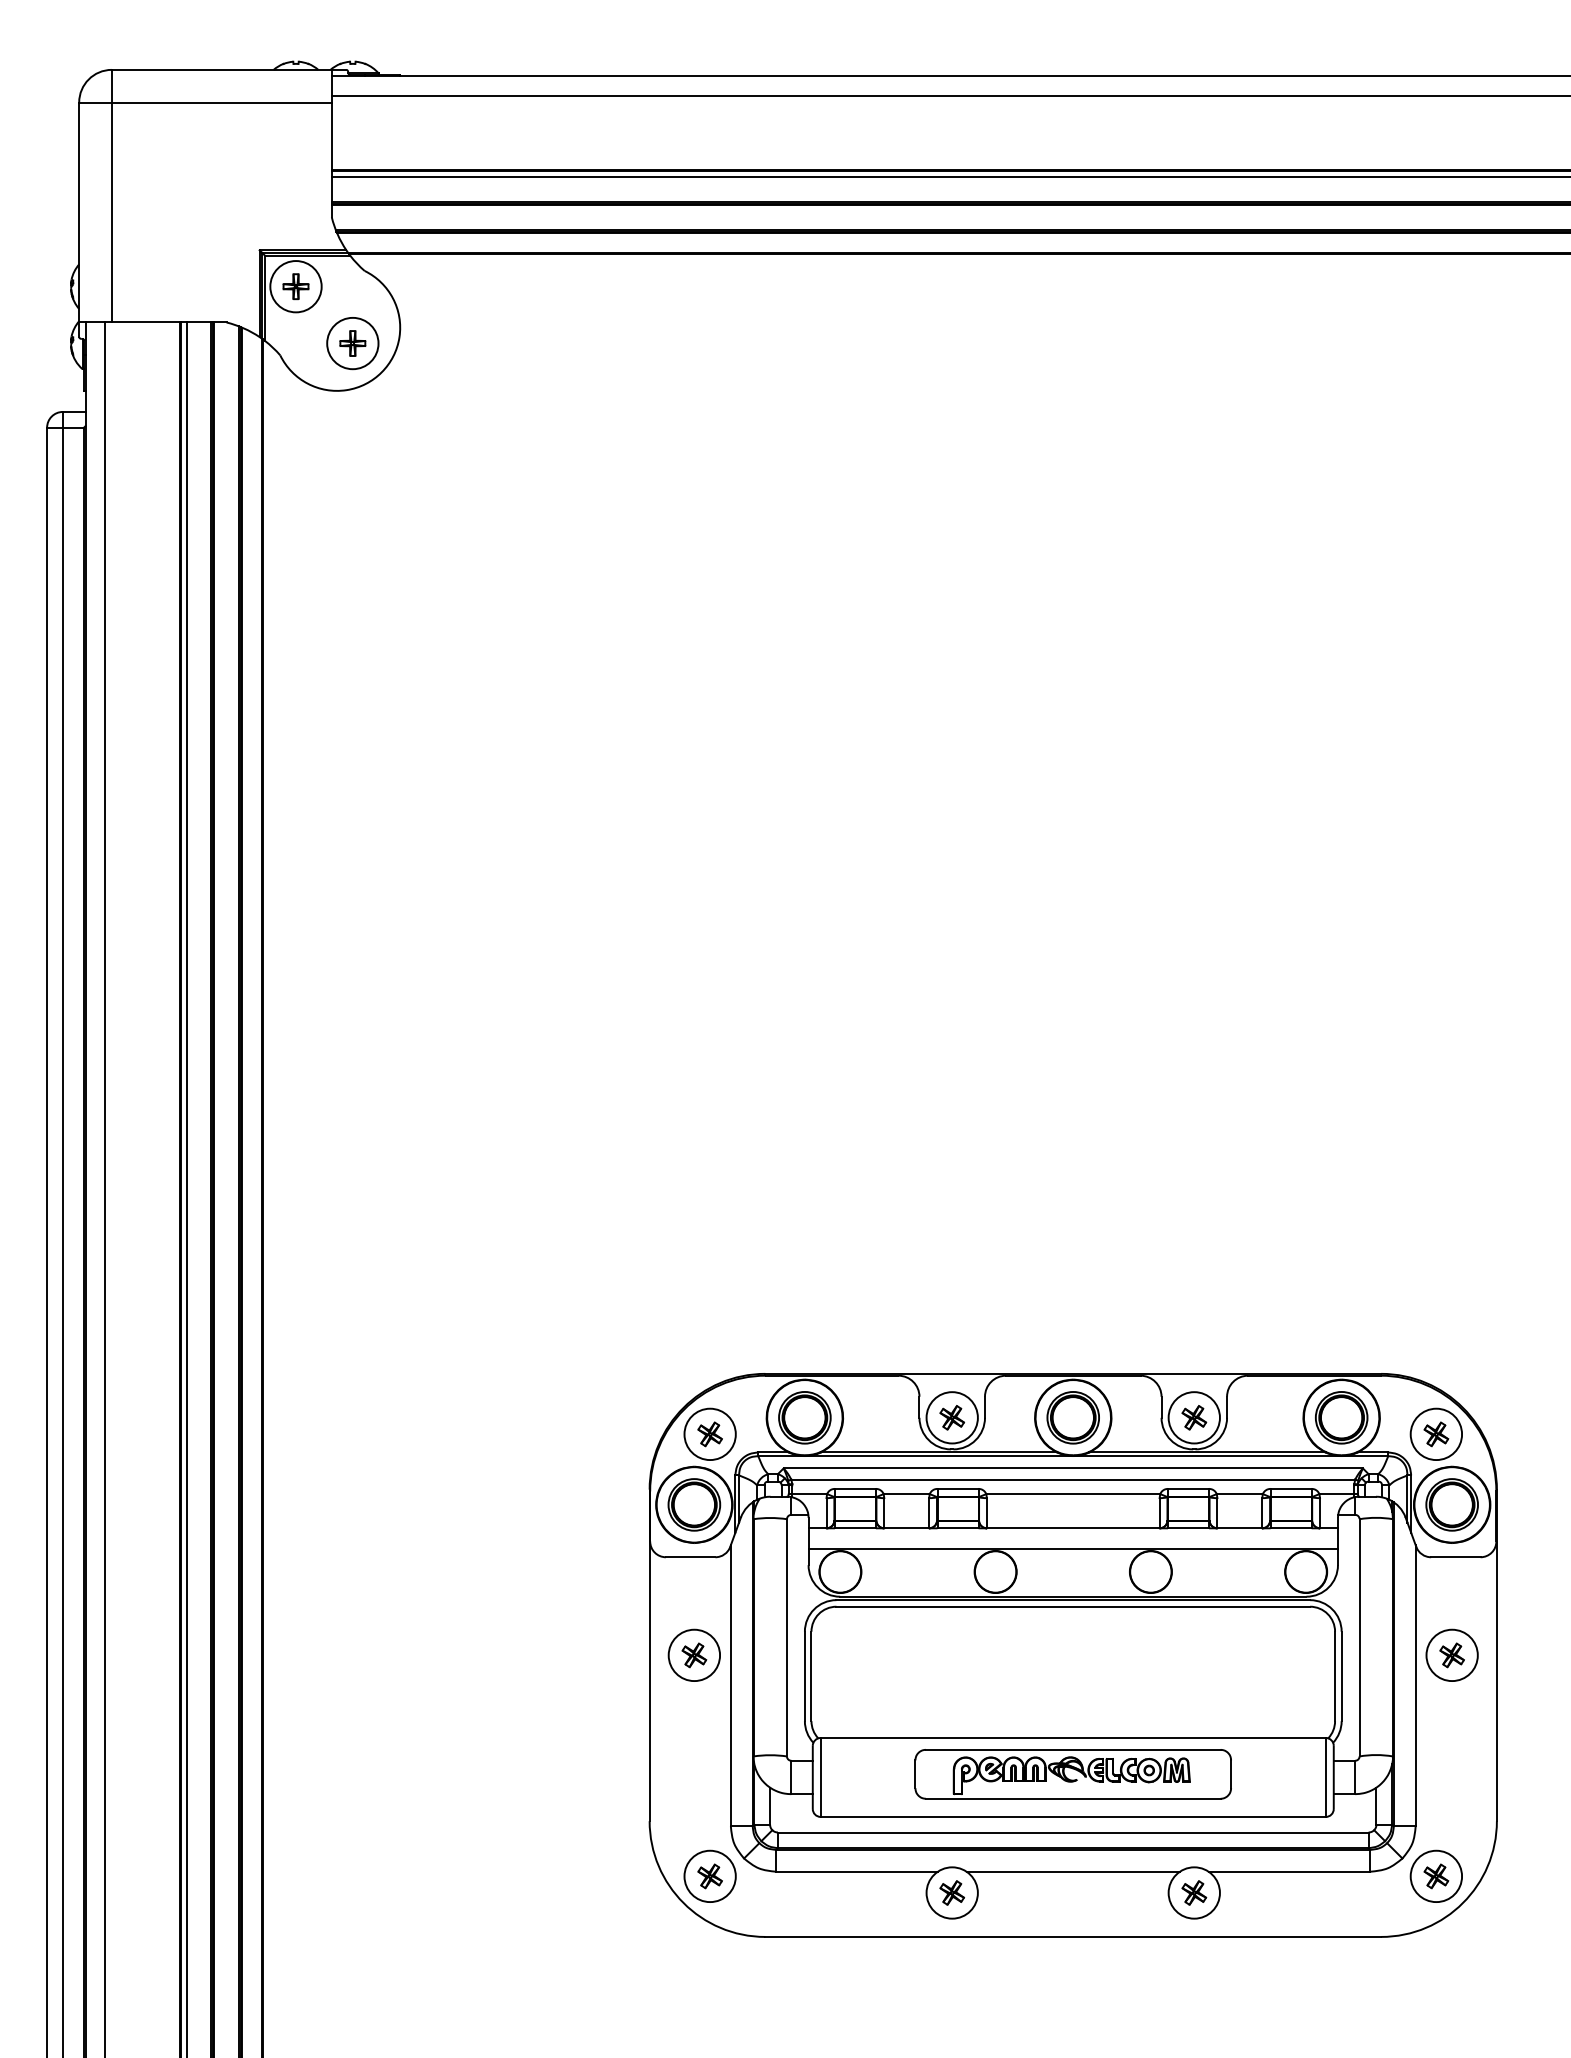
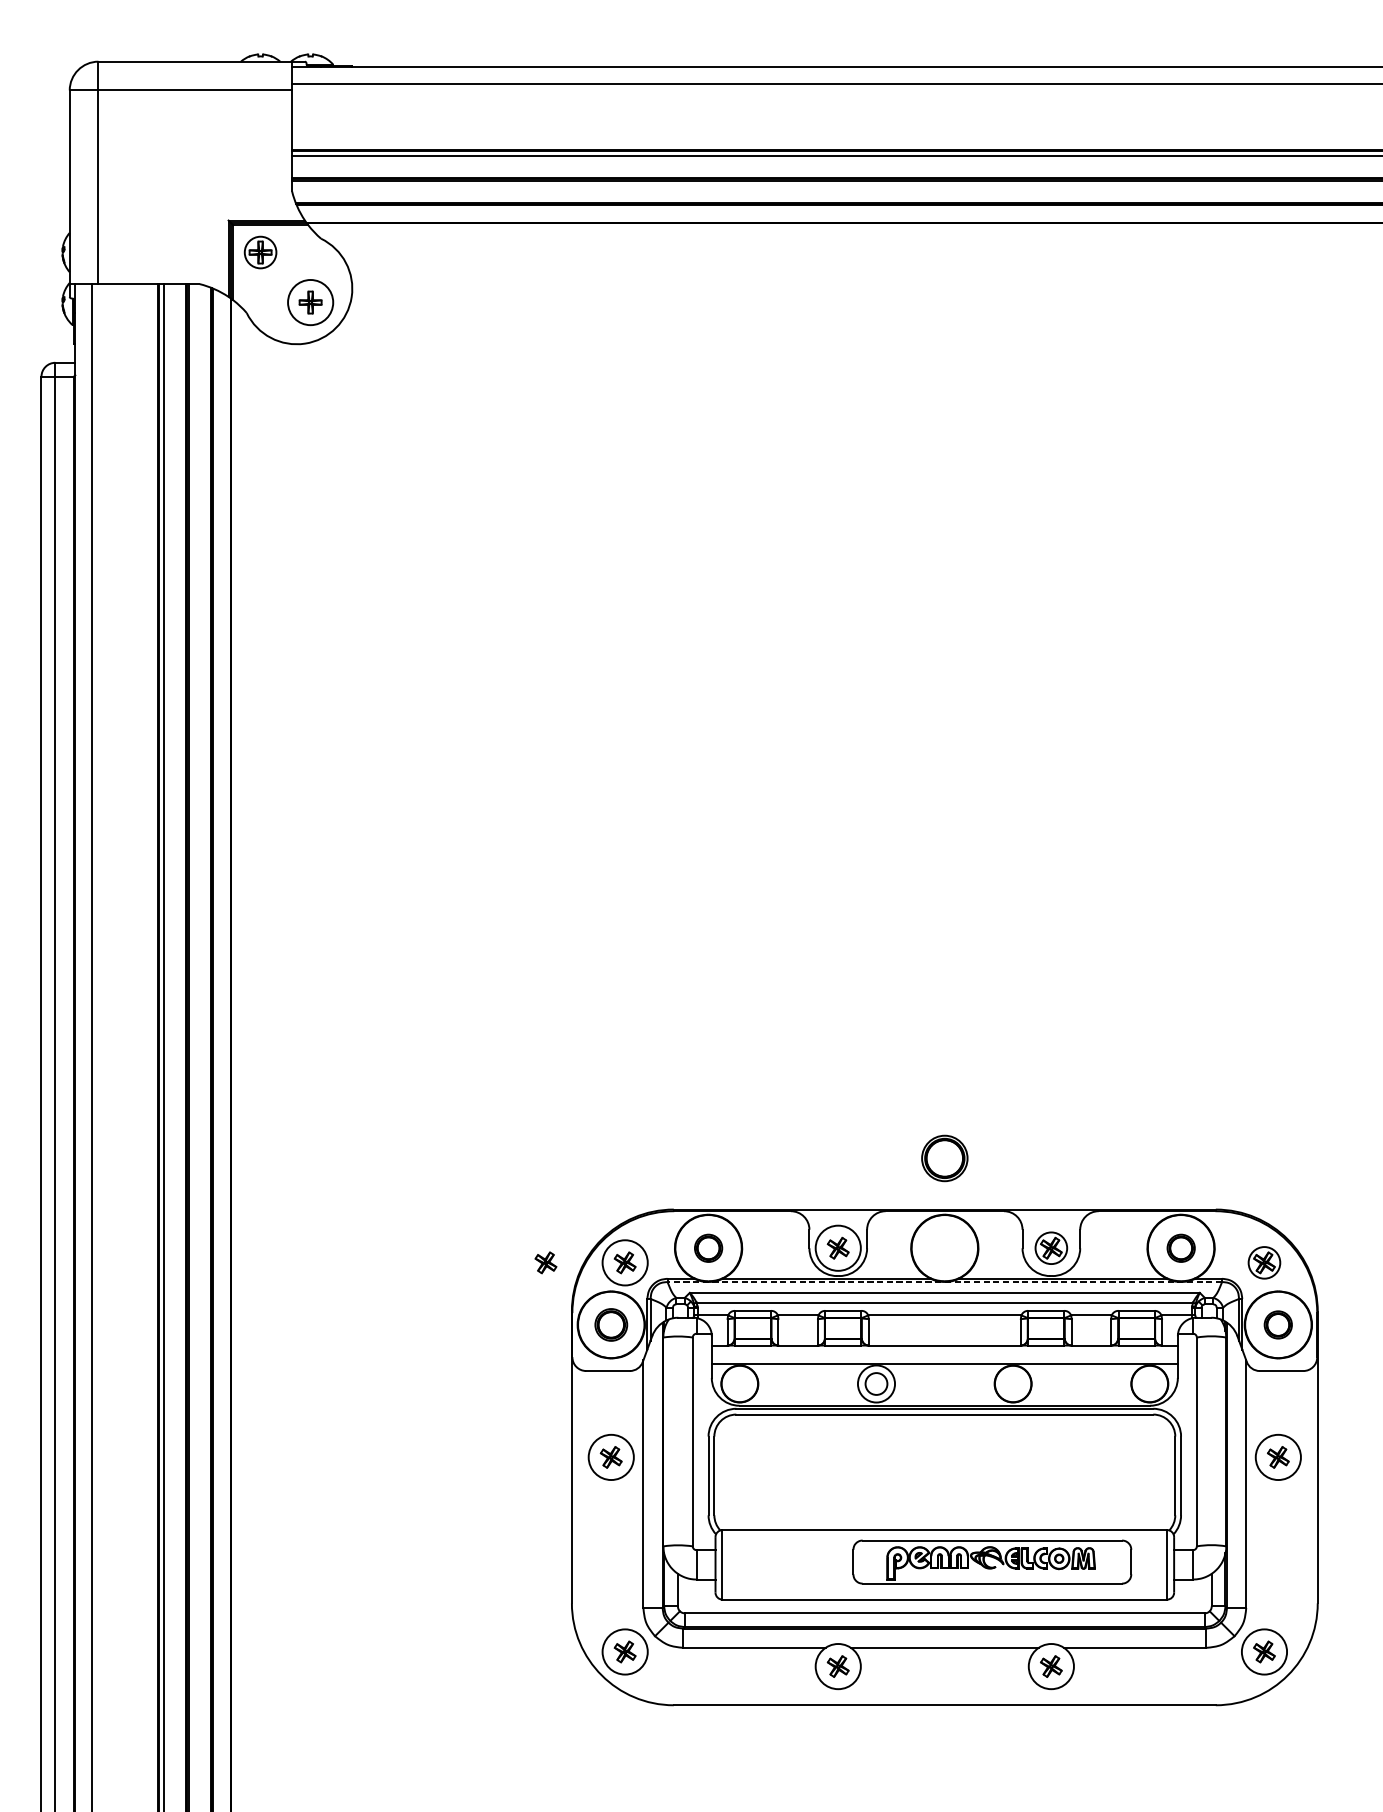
circle: (295, 286) -> (260, 252), size x0.7
part: (804, 1417) -> (708, 1247), size x0.6
part: (1072, 1417) -> (944, 1158), moved
circle: (1193, 1417) -> (1050, 1247), size x0.7
part: (1341, 1417) -> (1180, 1247), size x0.6
part: (619, 1434) -> (545, 1262), added
circle: (1436, 1434) -> (1264, 1262), size x0.7
line: (1072, 1456) -> (944, 1282), solid -> dashed
part: (694, 1504) -> (611, 1324), size x0.7
part: (1451, 1504) -> (1277, 1324), size x0.6
circle: (995, 1571) -> (876, 1383), size x0.6
part: (1072, 1774) -> (991, 1562), moved

